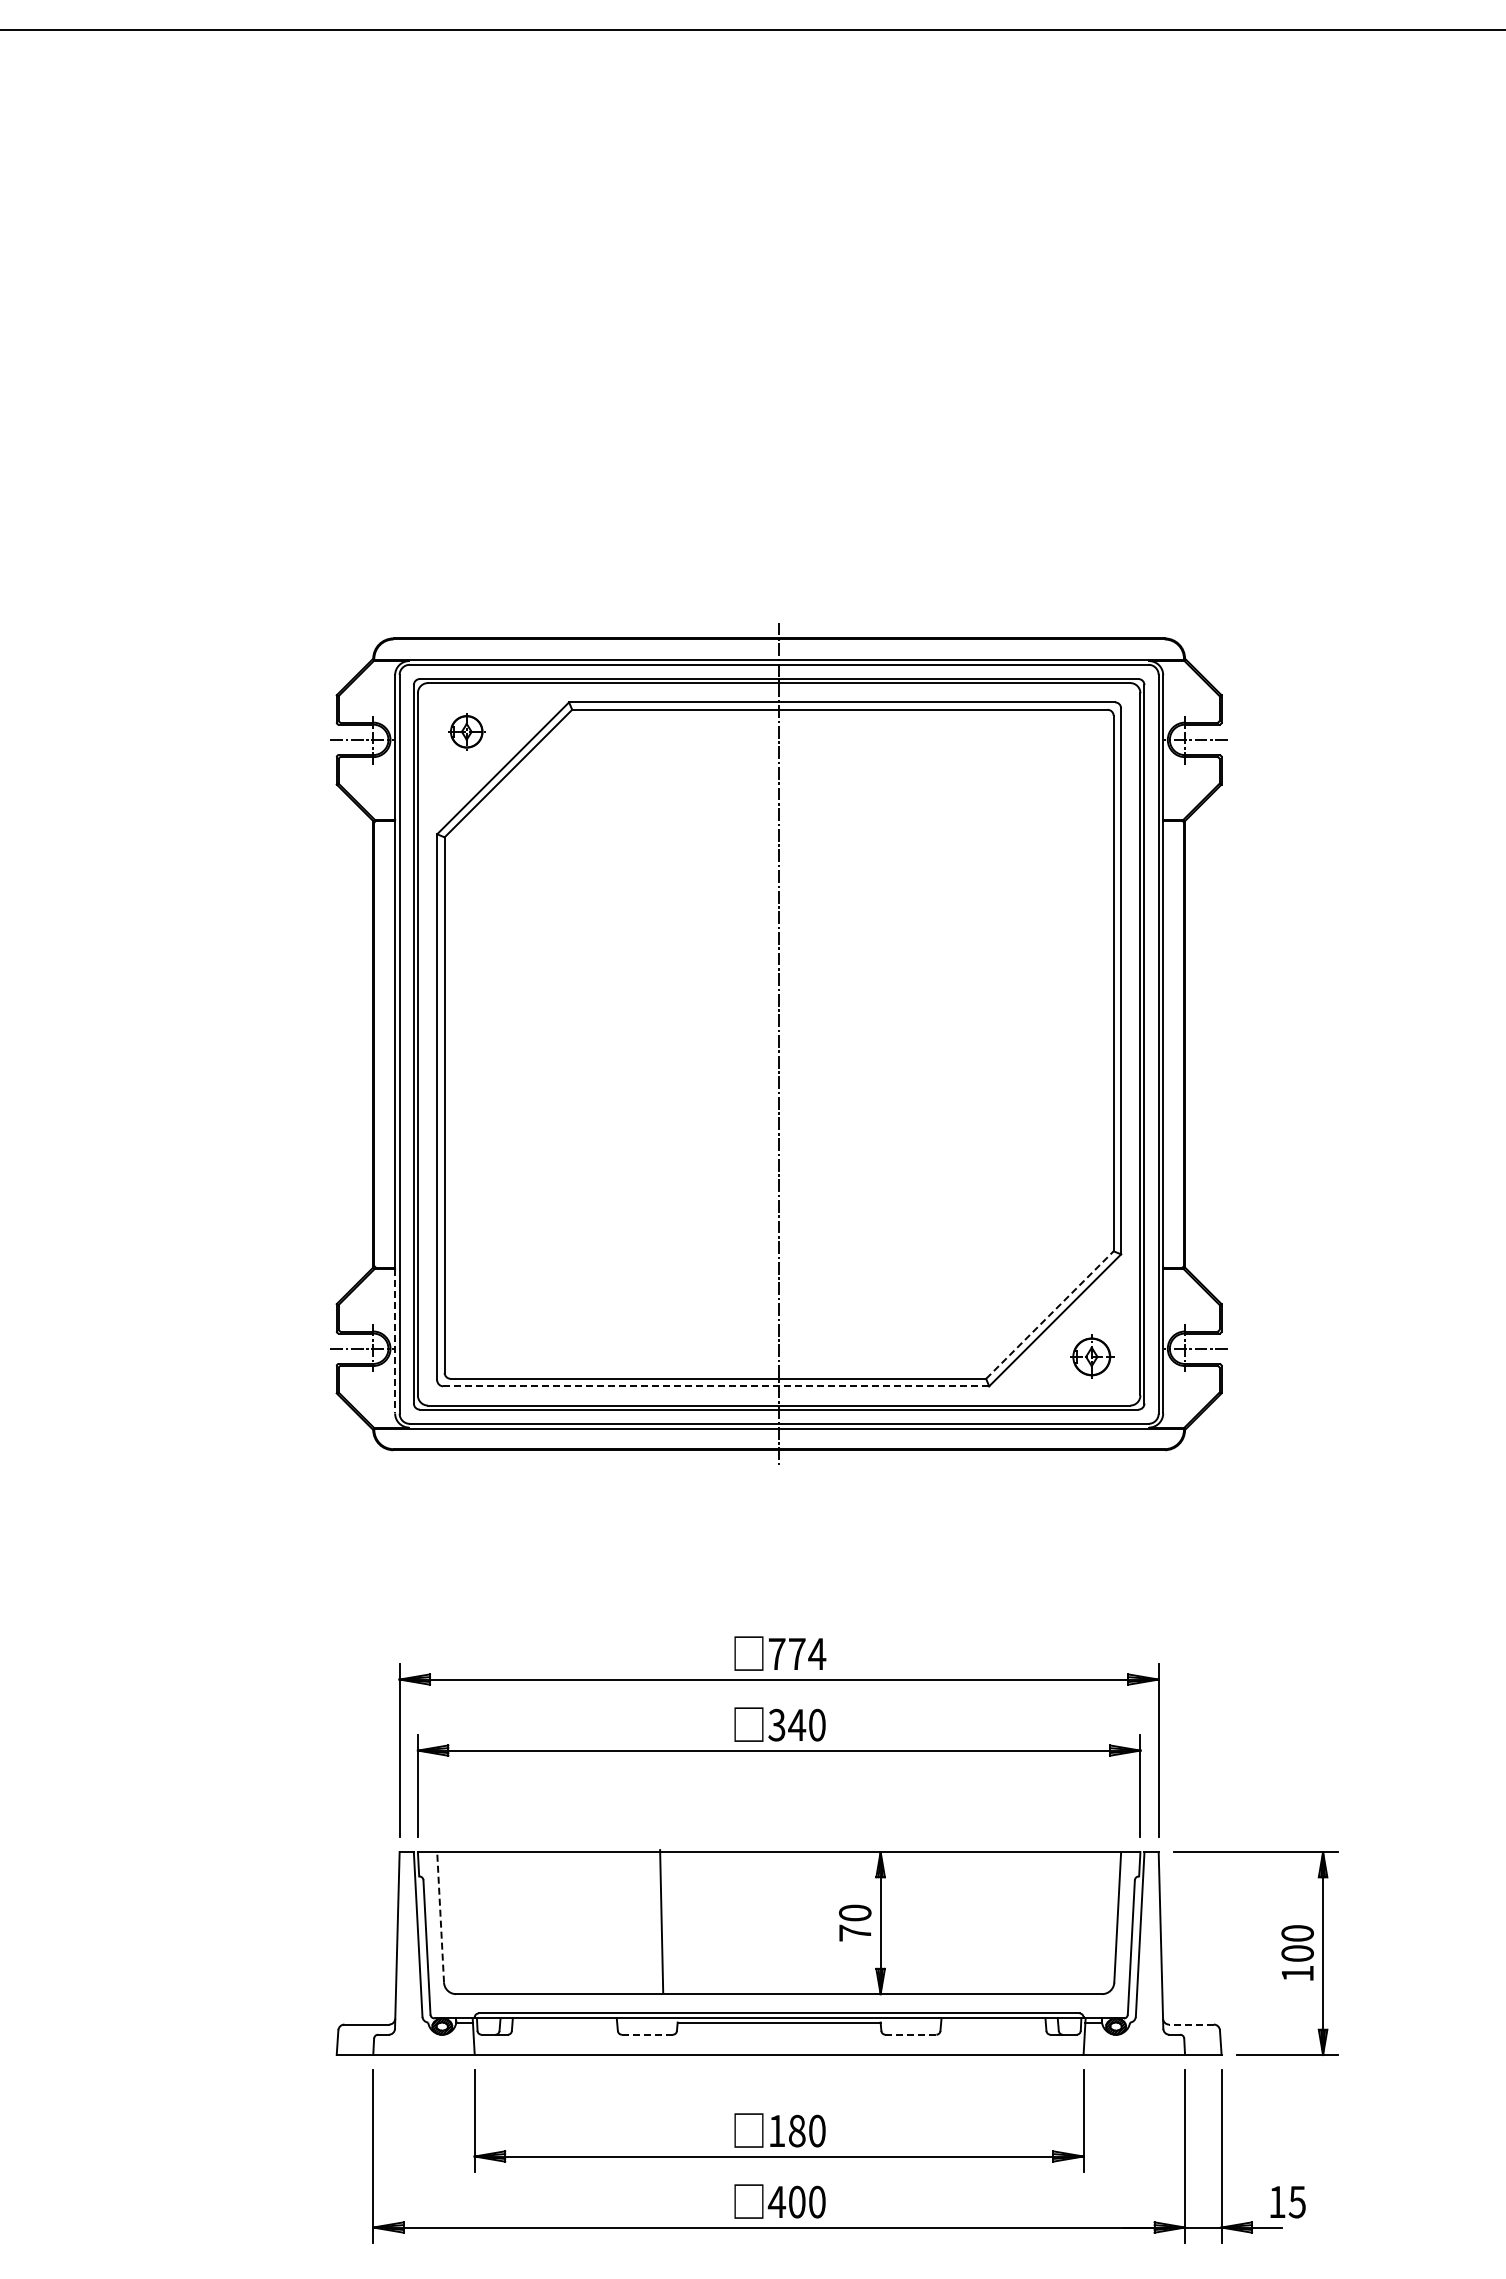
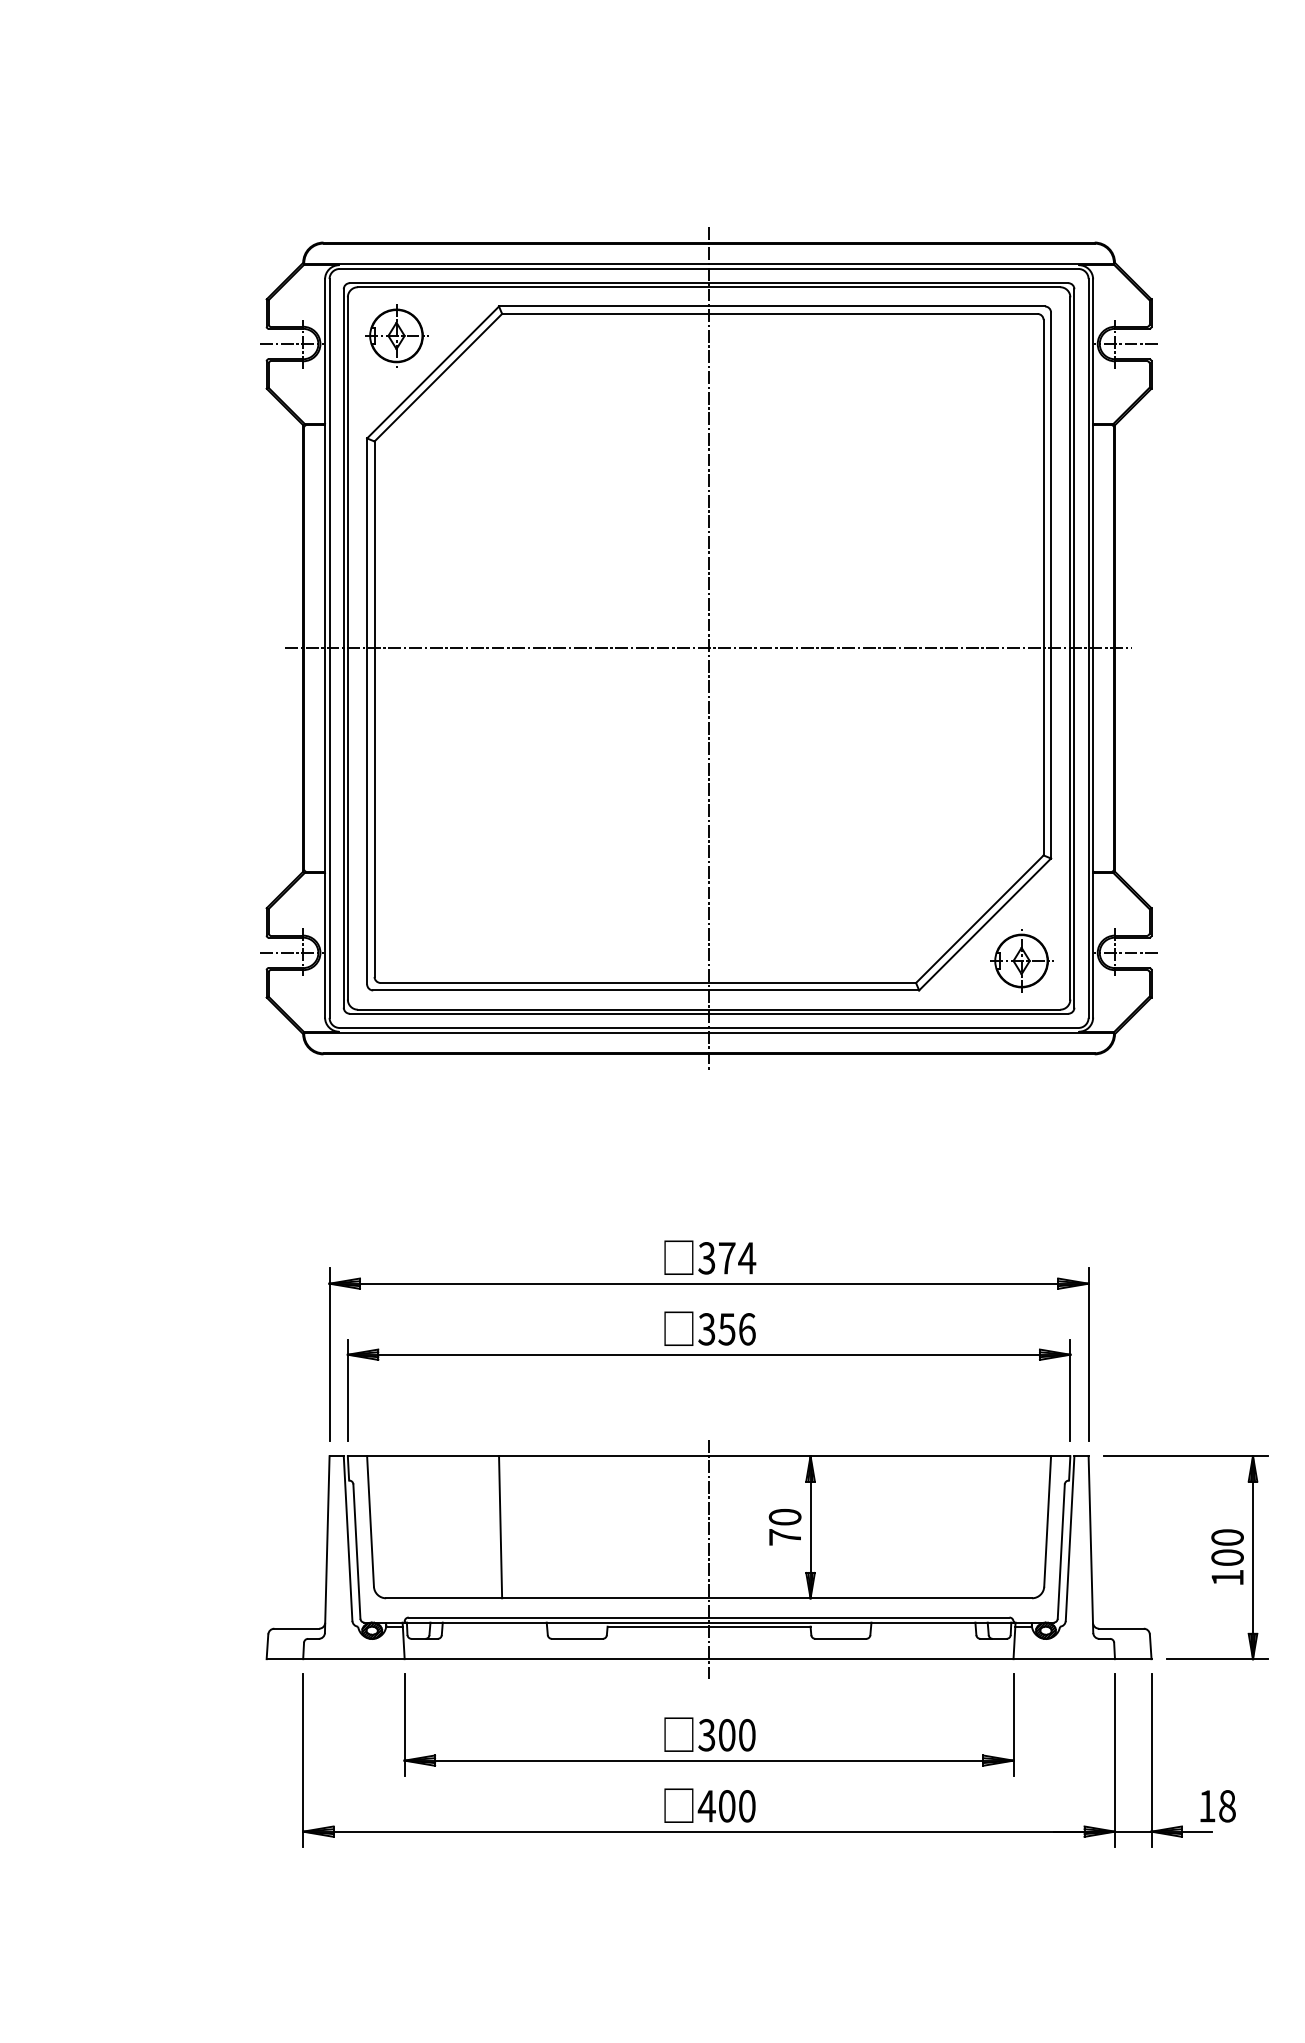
part: (466, 731) -> (396, 335), size x1.67
line: (778, 1044) -> (708, 648), added
line: (1050, 1314) -> (980, 918), dashed -> solid
line: (395, 1341) -> (325, 945), dashed -> solid
part: (1091, 1356) -> (1021, 960), size x1.43
line: (716, 1386) -> (646, 990), dashed -> solid
text: (776, 1653) -> (706, 1257), 774 -> 374
text: (806, 1724) -> (736, 1328), 340 -> 356
line: (440, 1916) -> (370, 1520), dashed -> solid
line: (661, 1921) -> (500, 1527), moved
line: (779, 1955) -> (709, 1559), added
line: (1191, 2024) -> (1121, 1628), dashed -> solid
line: (647, 2034) -> (577, 1638), dashed -> solid
line: (910, 2034) -> (840, 1638), dashed -> solid
text: (786, 2130) -> (716, 1734), 180 -> 300
text: (1296, 2201) -> (1226, 1805), 15 -> 18

